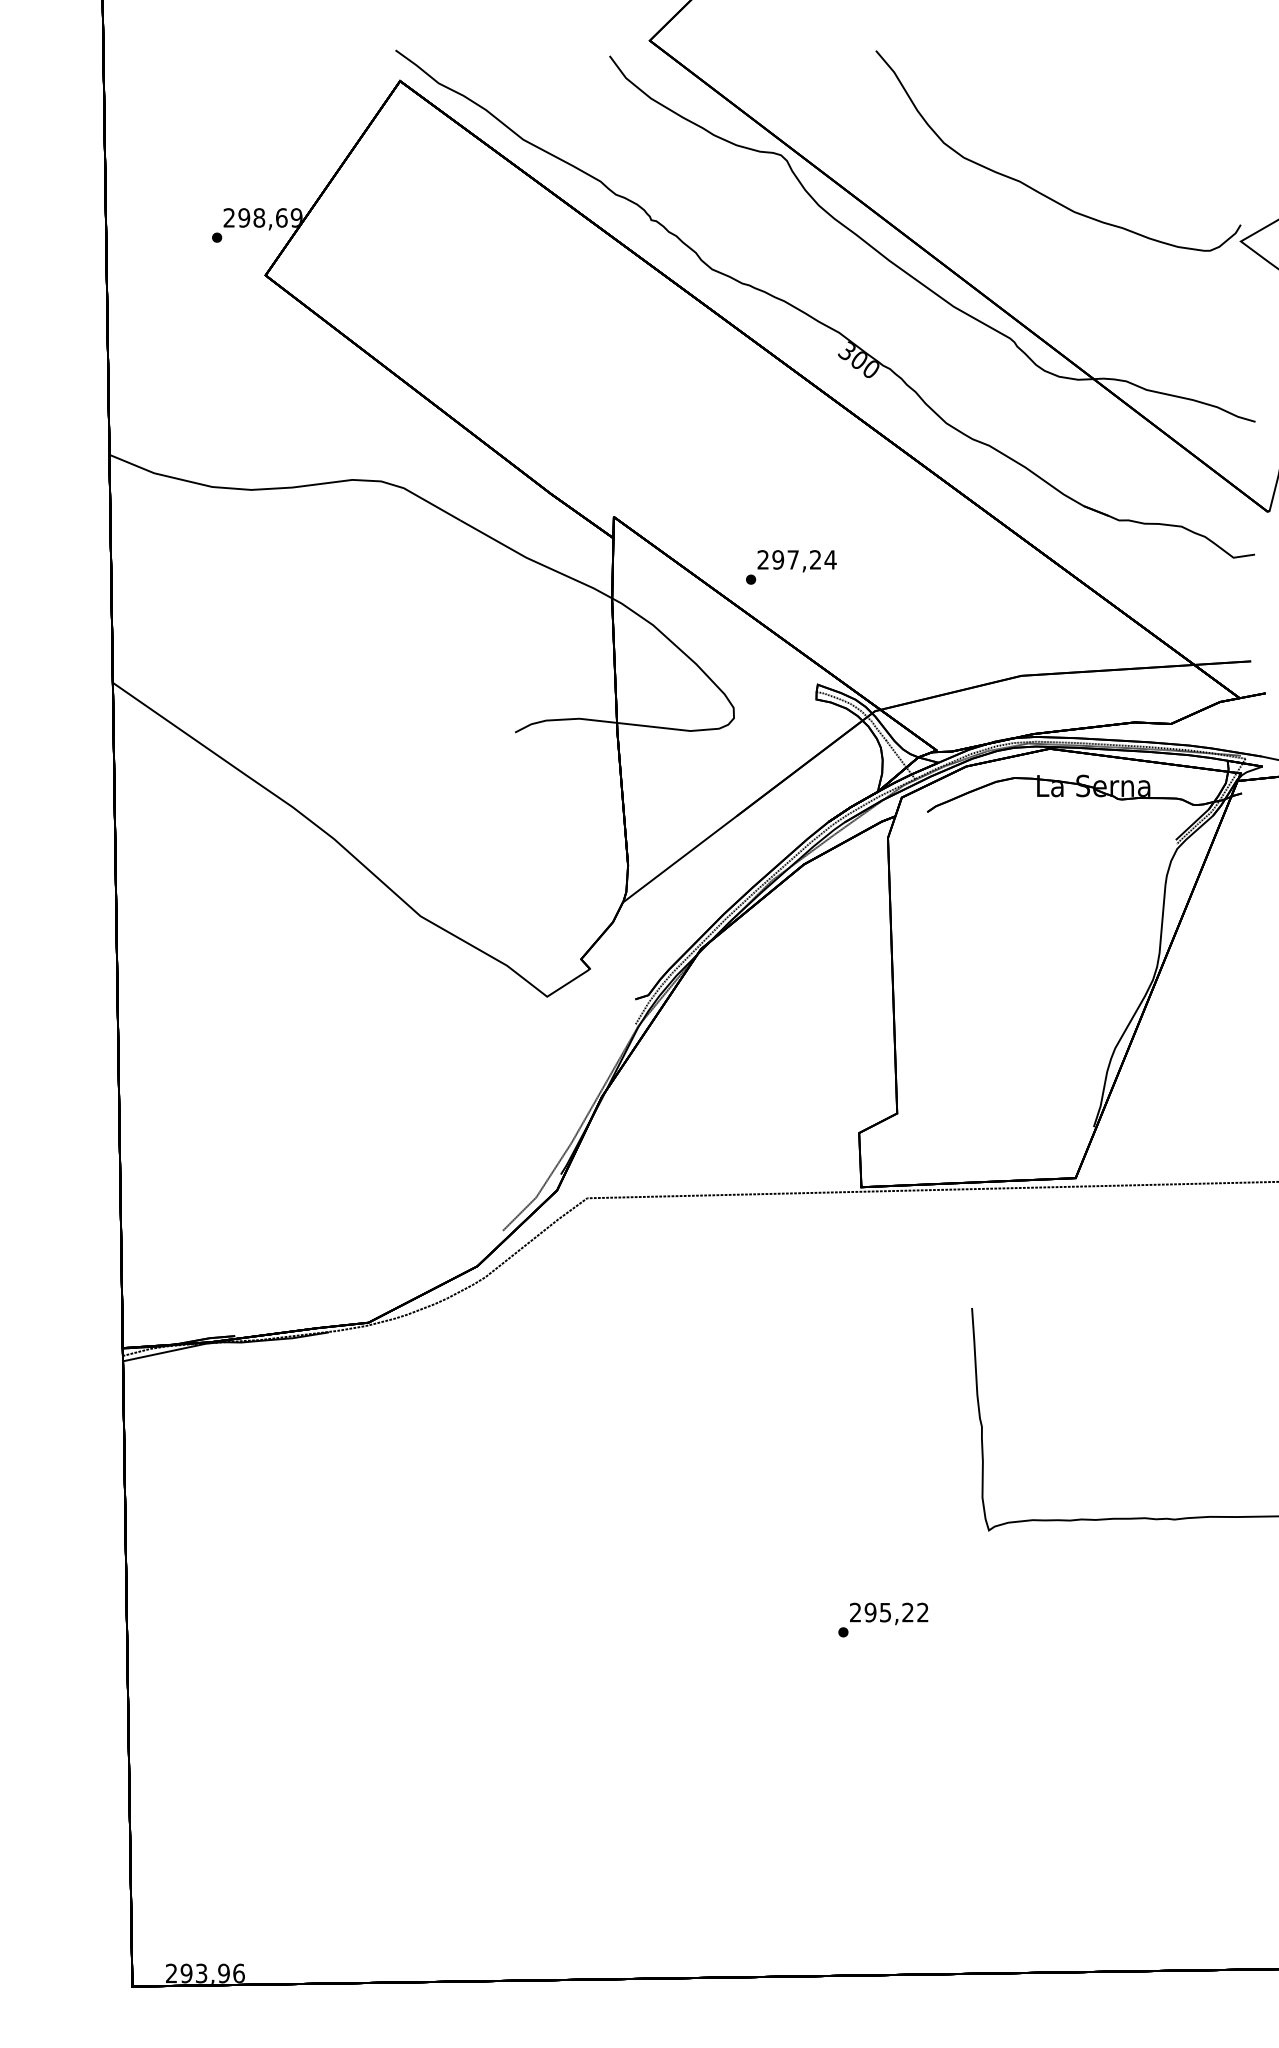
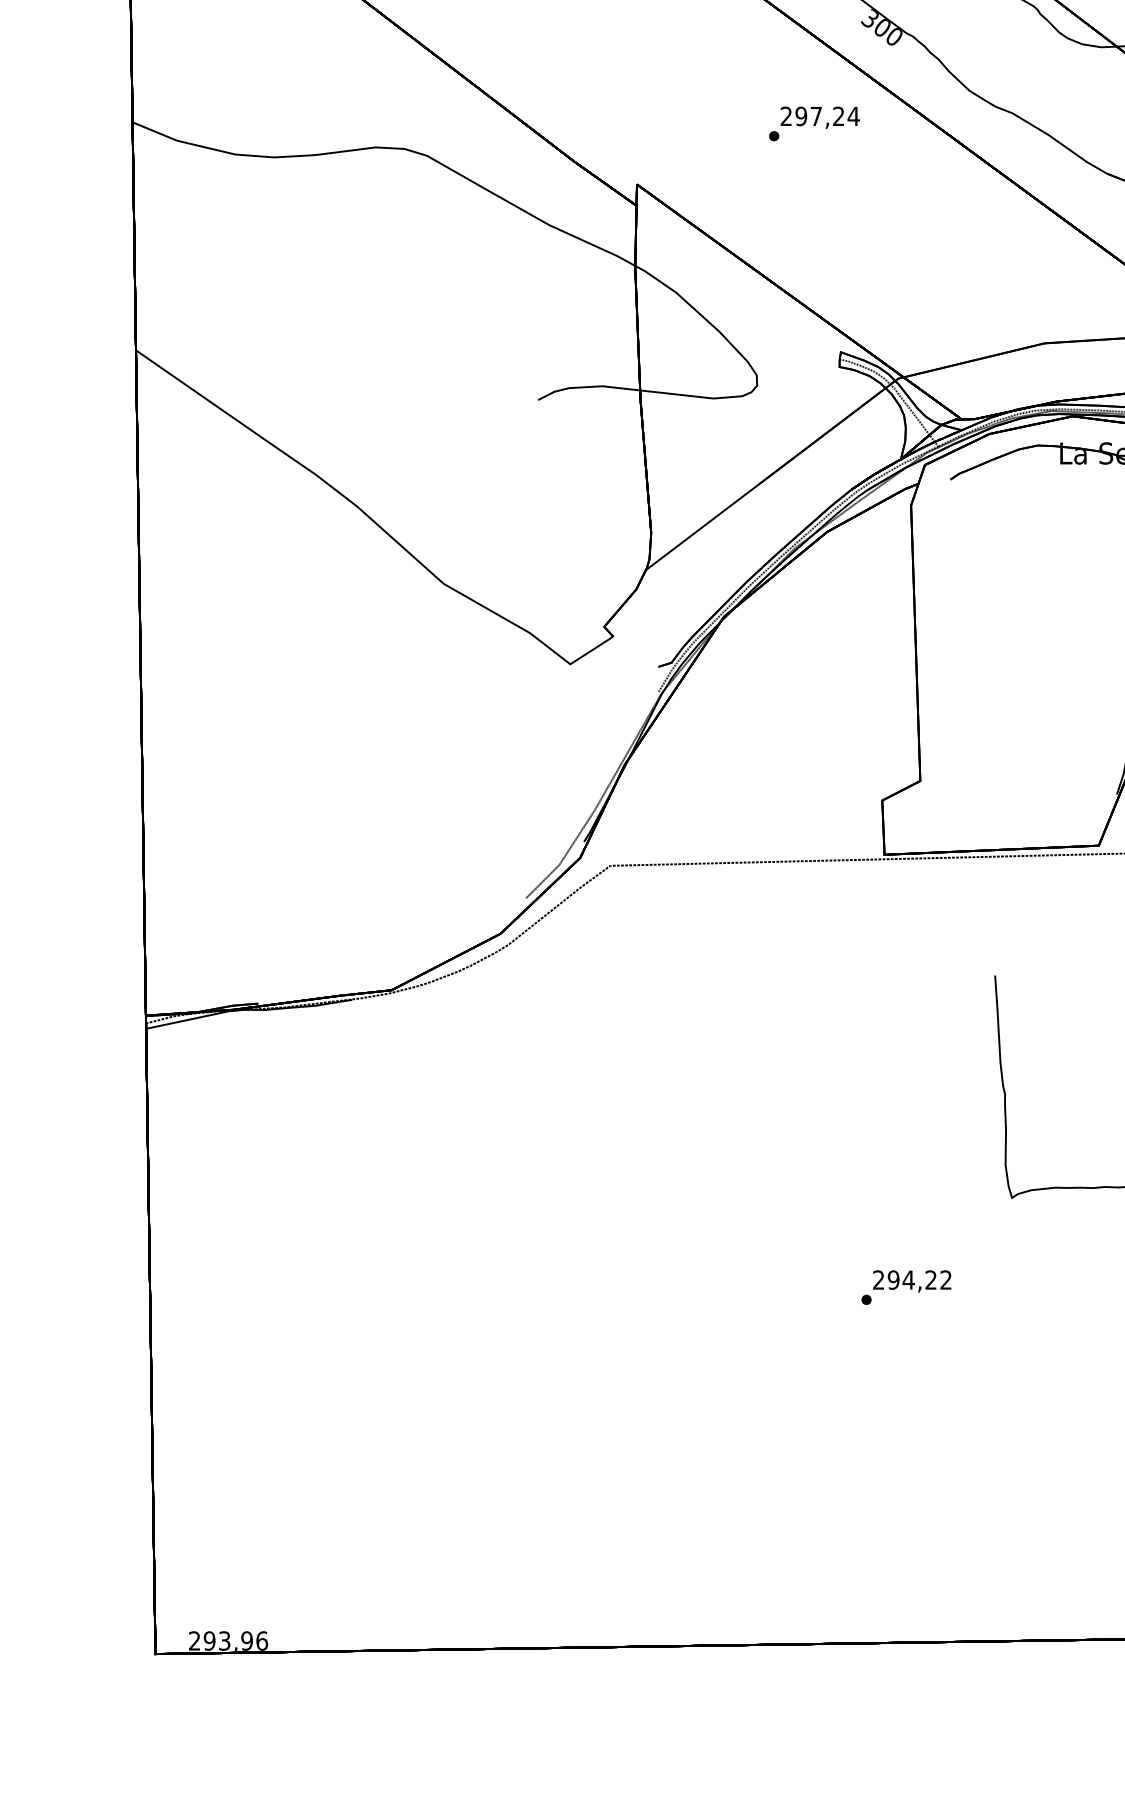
text: (791, 567) -> (814, 124), moved
text: (885, 1612) -> (908, 1280), 295,22 -> 294,22

